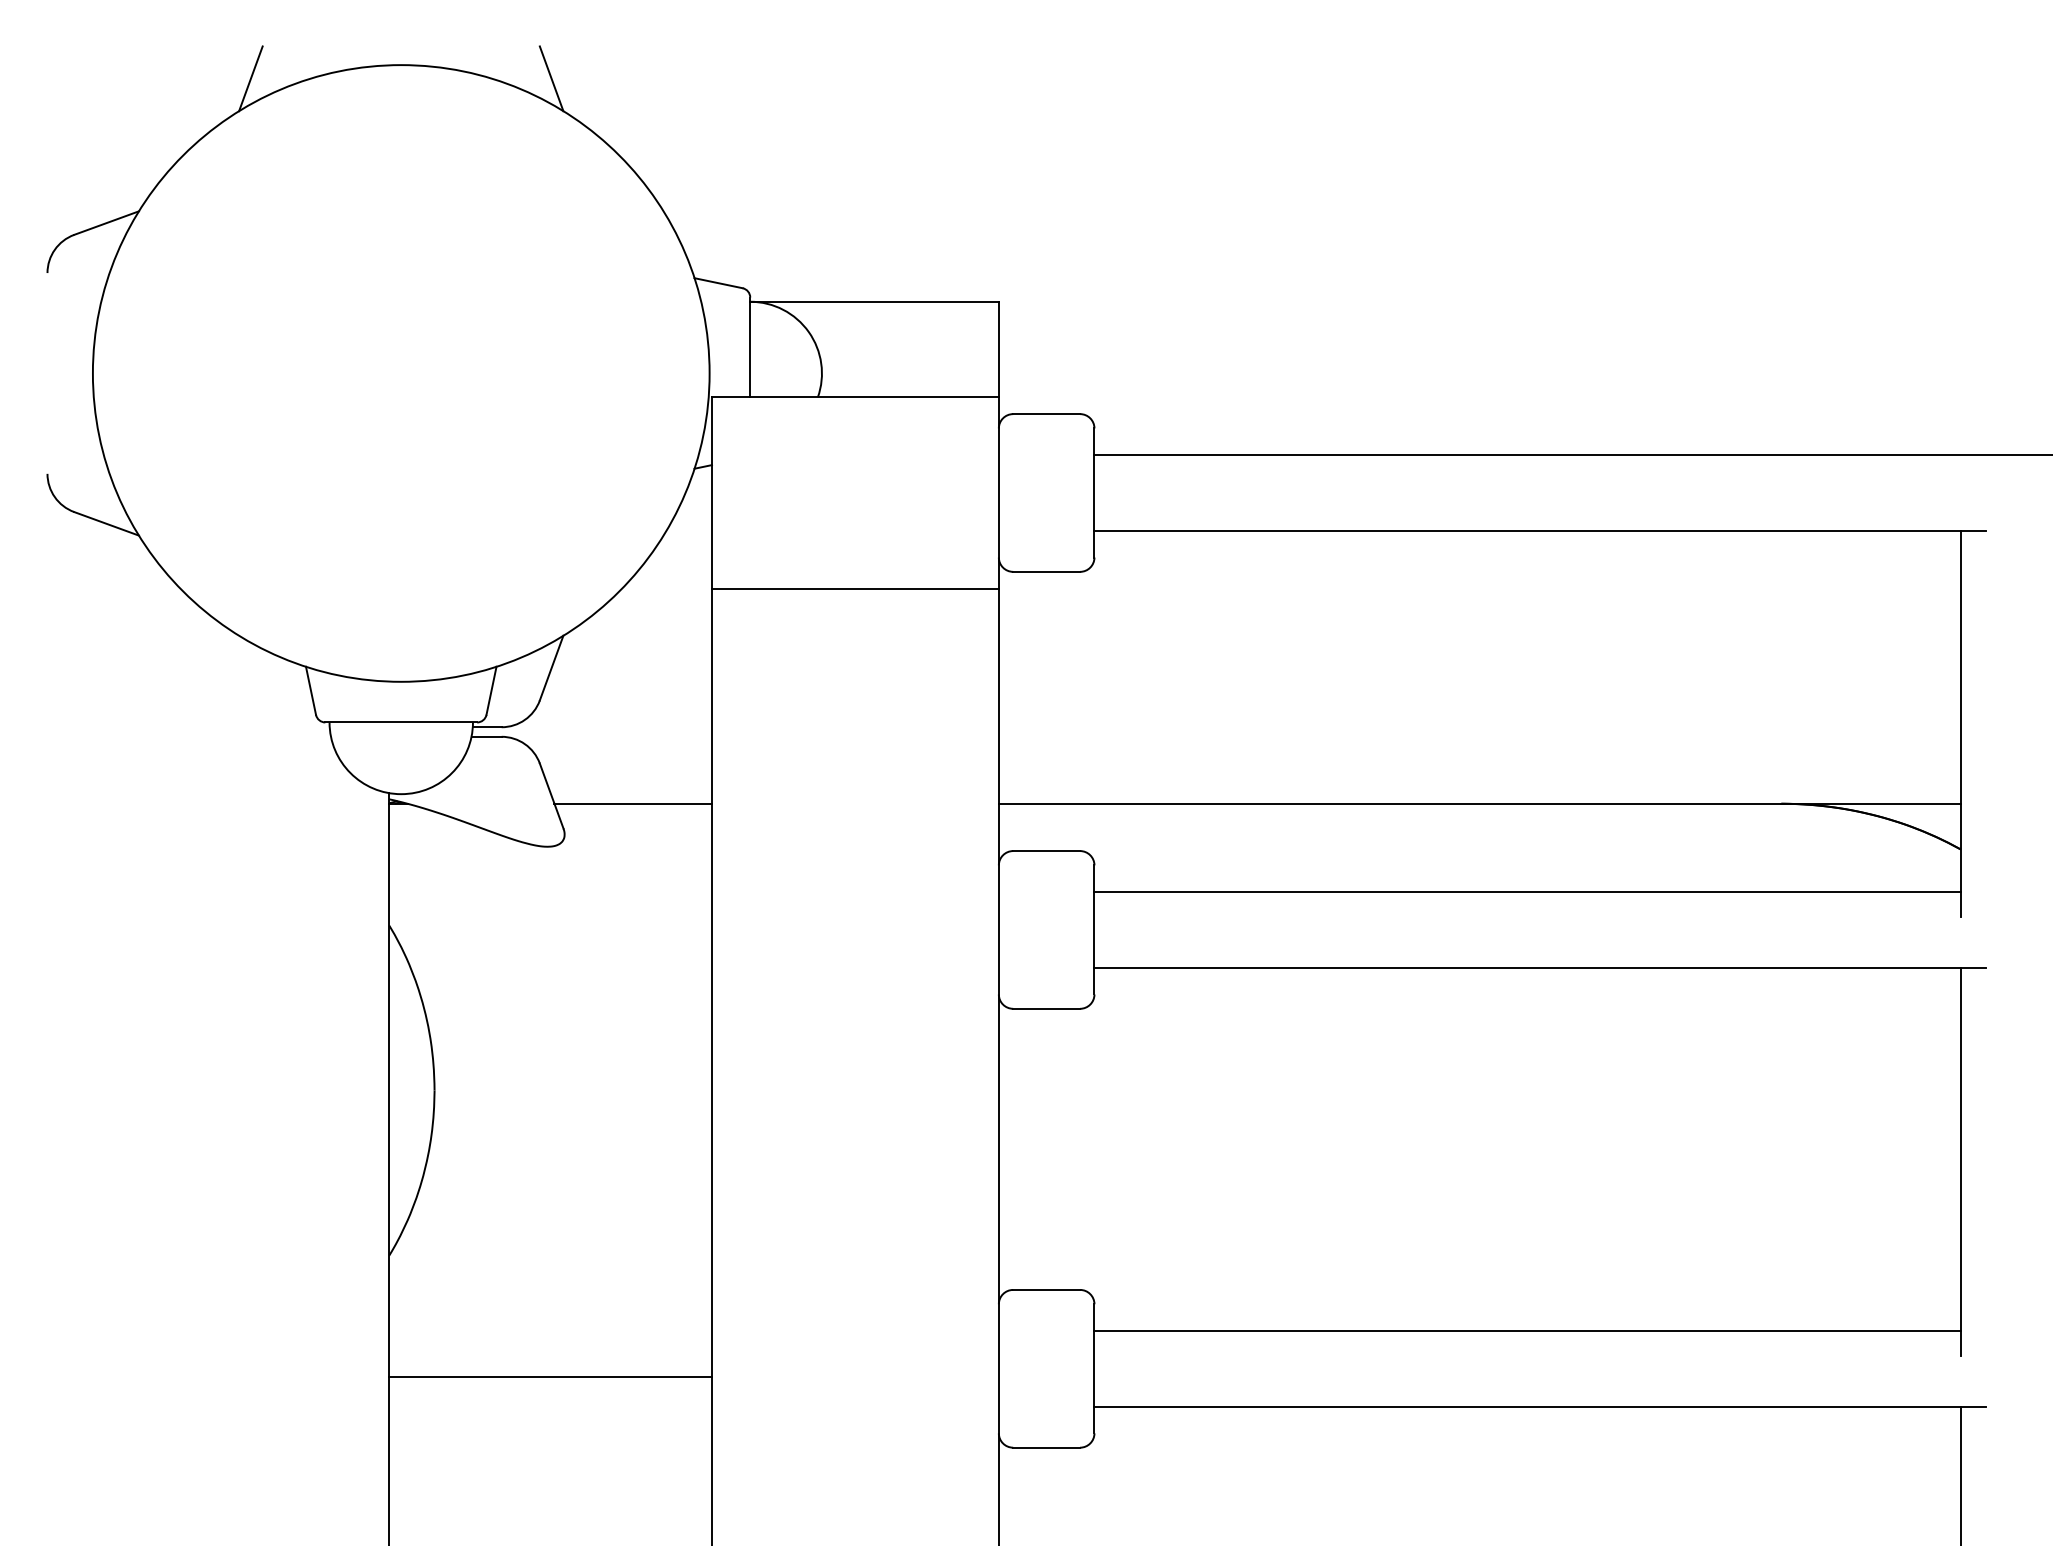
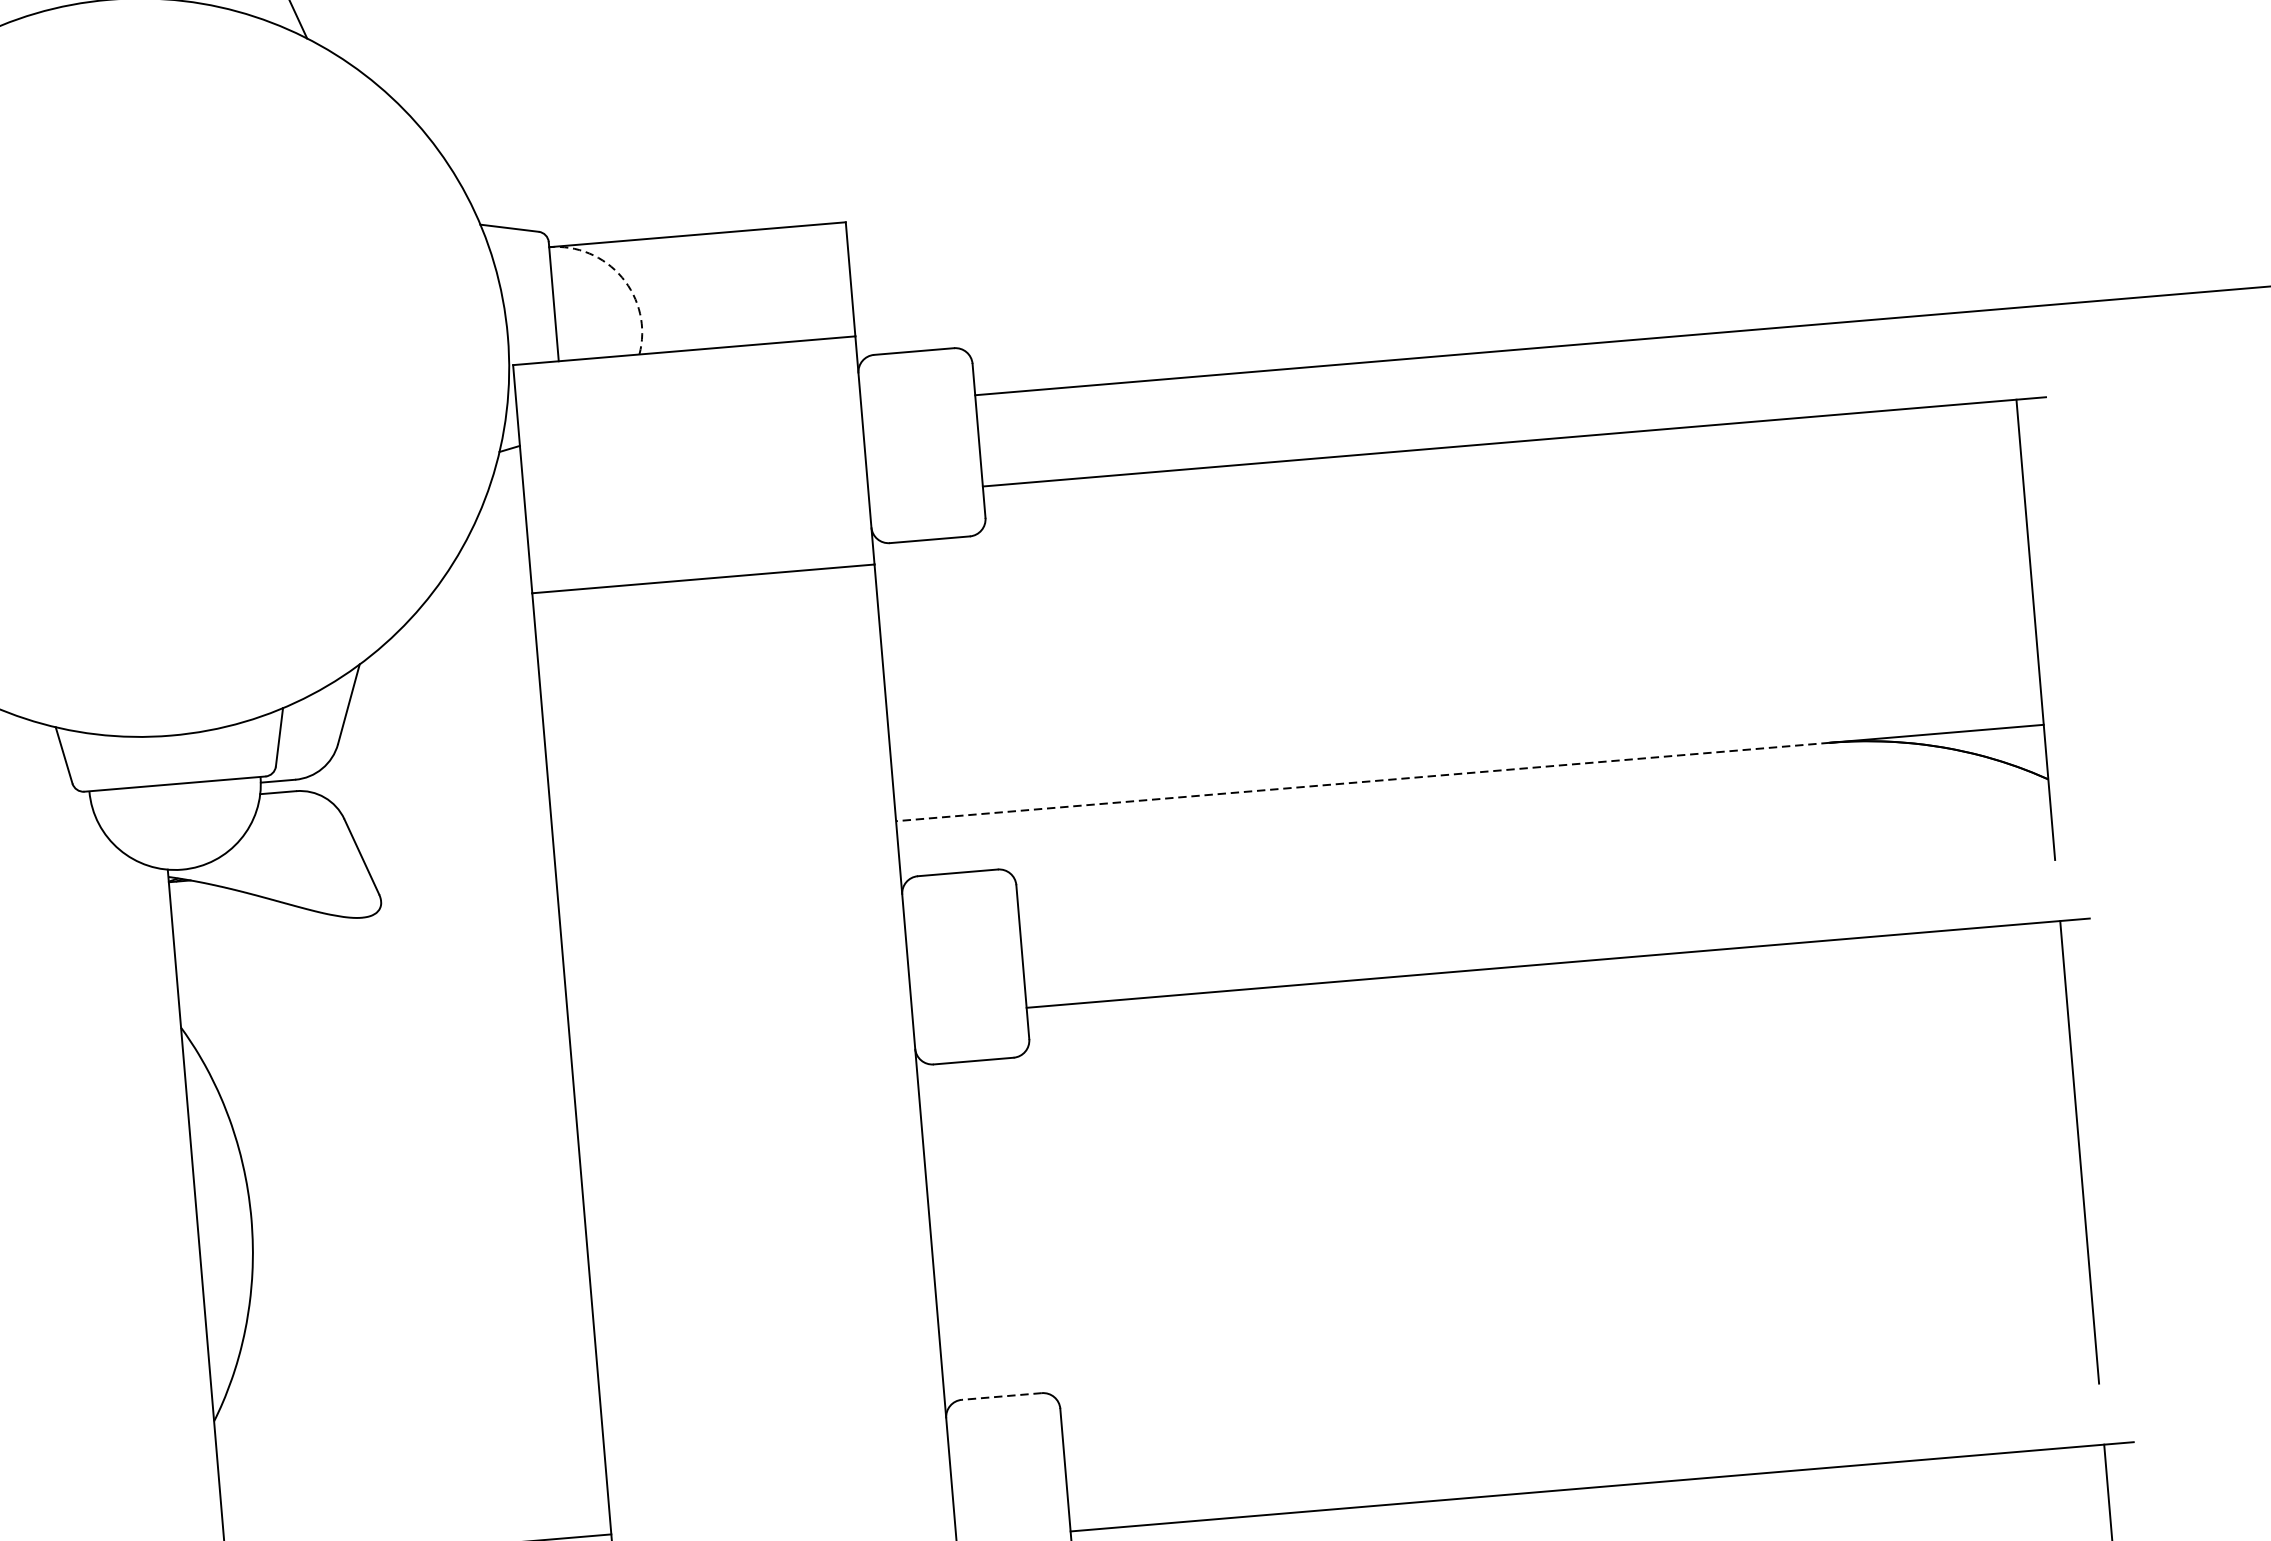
arc: (808, 332) -> (621, 278), solid -> dashed
line: (633, 803) -> (460, 857), removed
line: (1389, 803) -> (1362, 781), solid -> dashed
line: (1527, 891) -> (1535, 872), removed
line: (1046, 1289) -> (1001, 1395), solid -> dashed
line: (1527, 1330) -> (1579, 1396), removed

